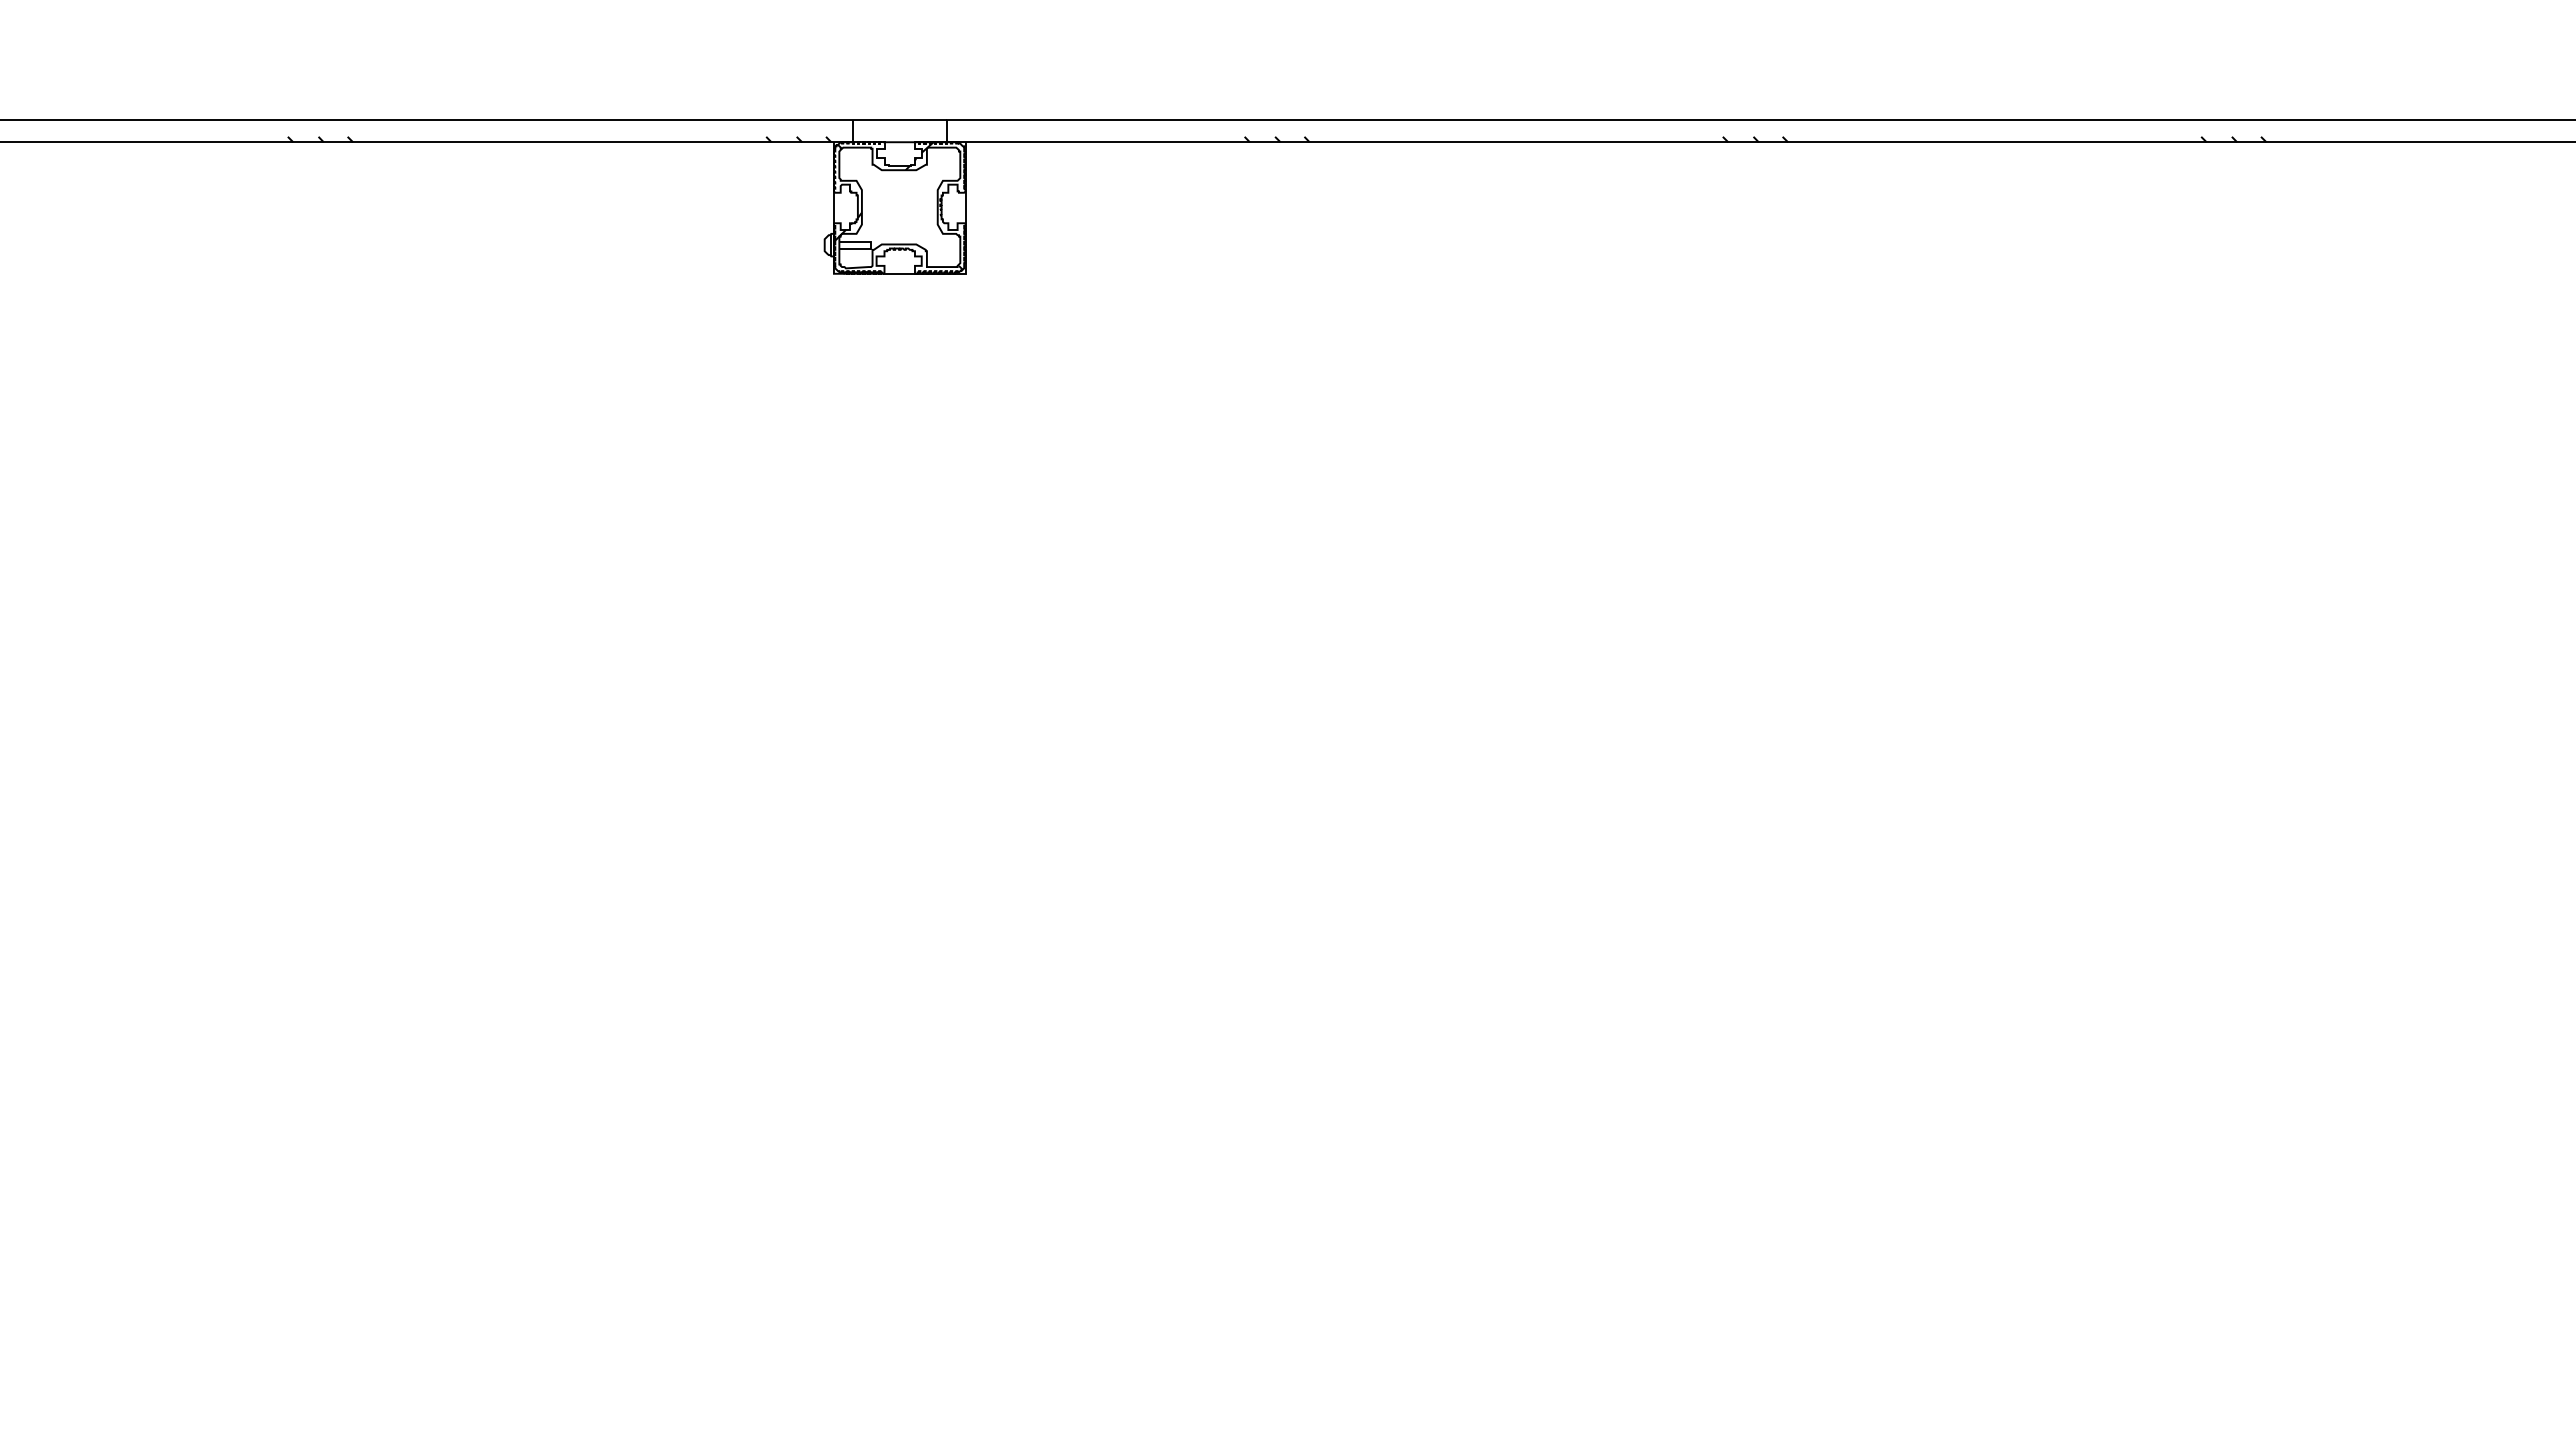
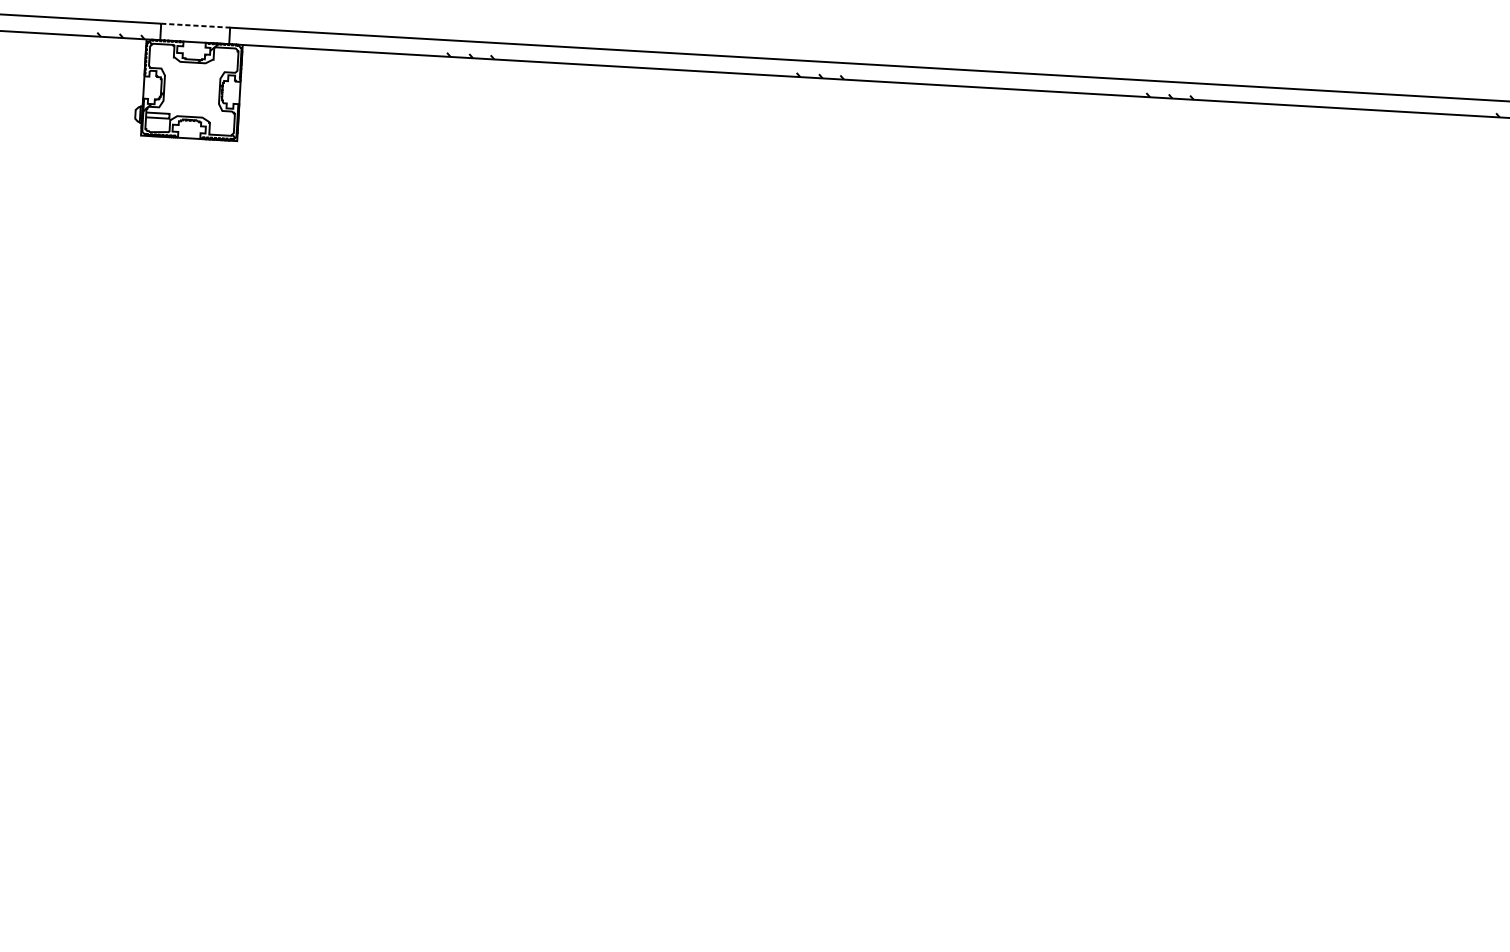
line: (900, 119) -> (196, 25), solid -> dashed

